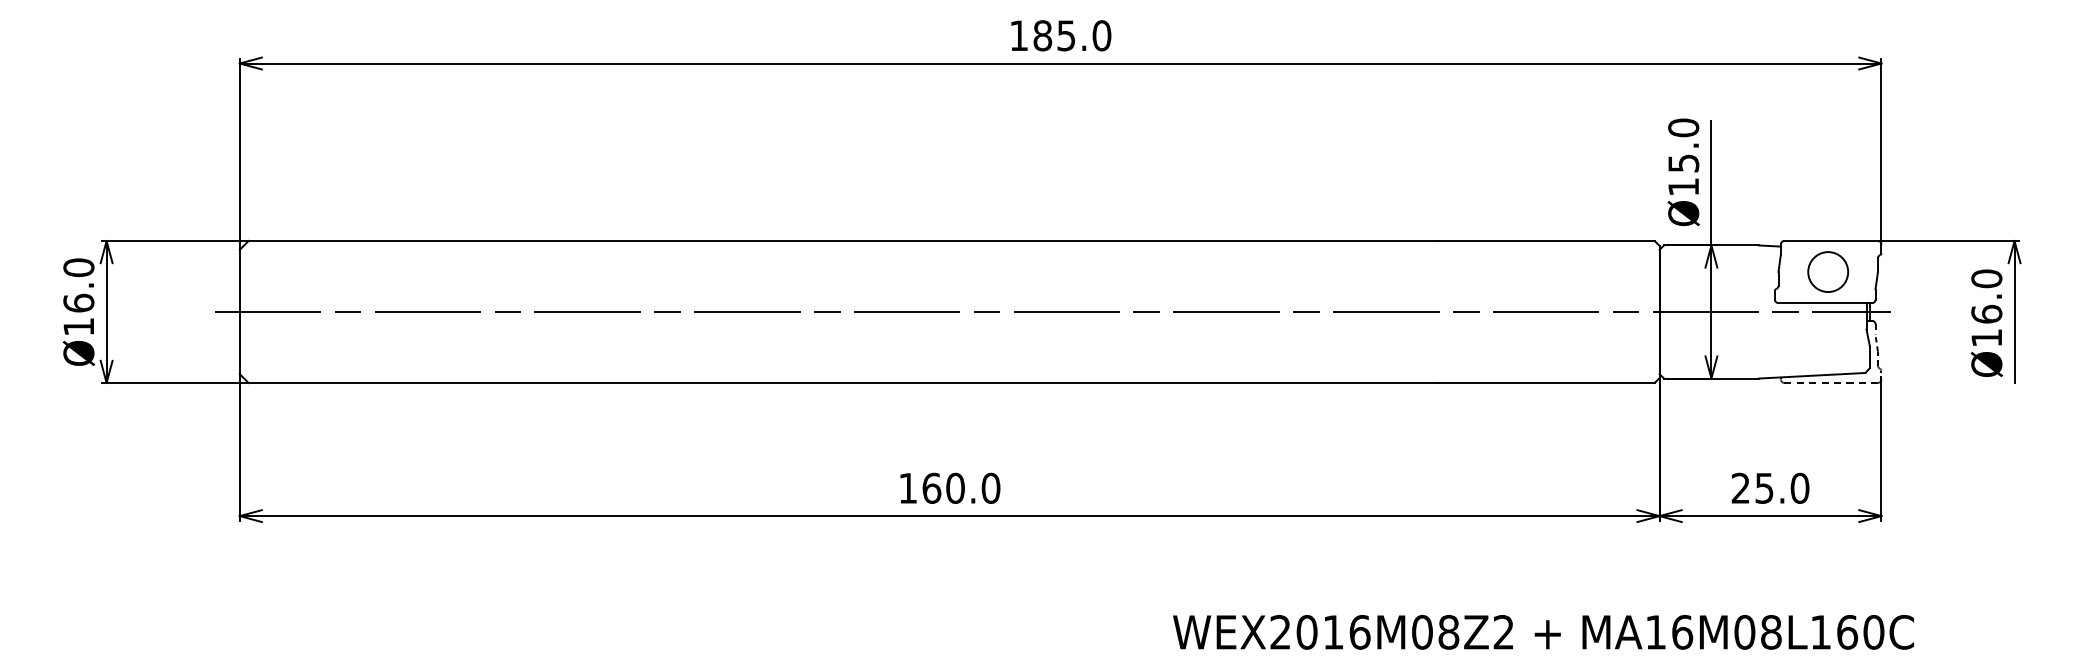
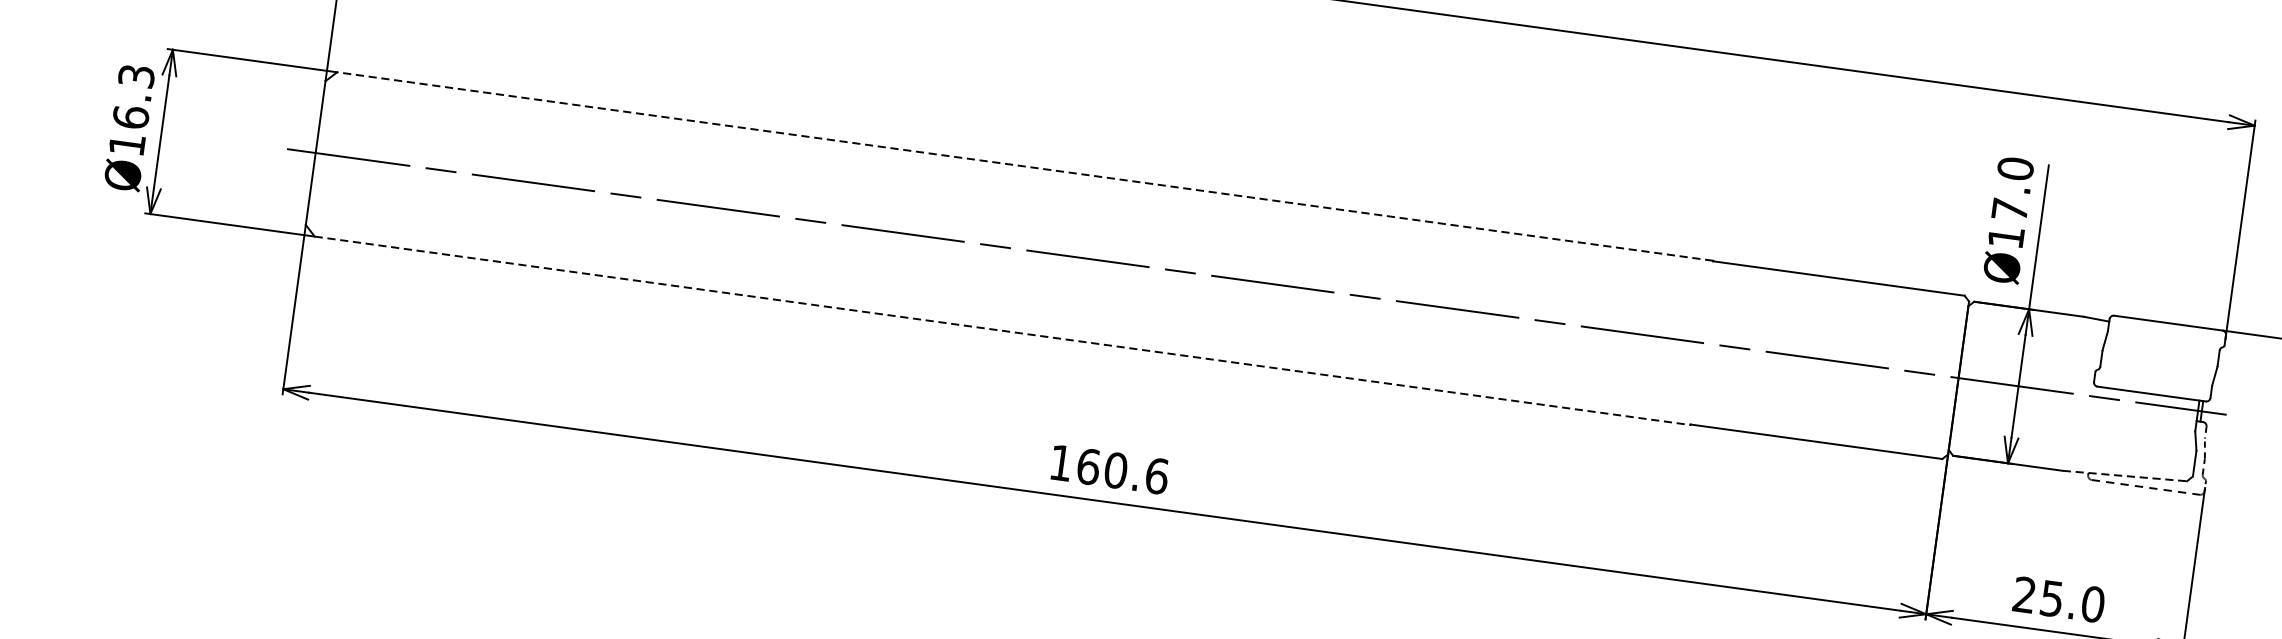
text: (1683, 163) -> (2009, 210), Ø15.0 -> Ø17.0
line: (843, 241) -> (1025, 167), solid -> dashed
text: (78, 267) -> (136, 75), Ø16.0 -> Ø16.3
circle: (1828, 271) -> (2160, 357), removed
line: (1812, 375) -> (2125, 475), solid -> dashed
line: (843, 383) -> (1002, 331), solid -> dashed
text: (990, 487) -> (1156, 475), 160.0 -> 160.6

